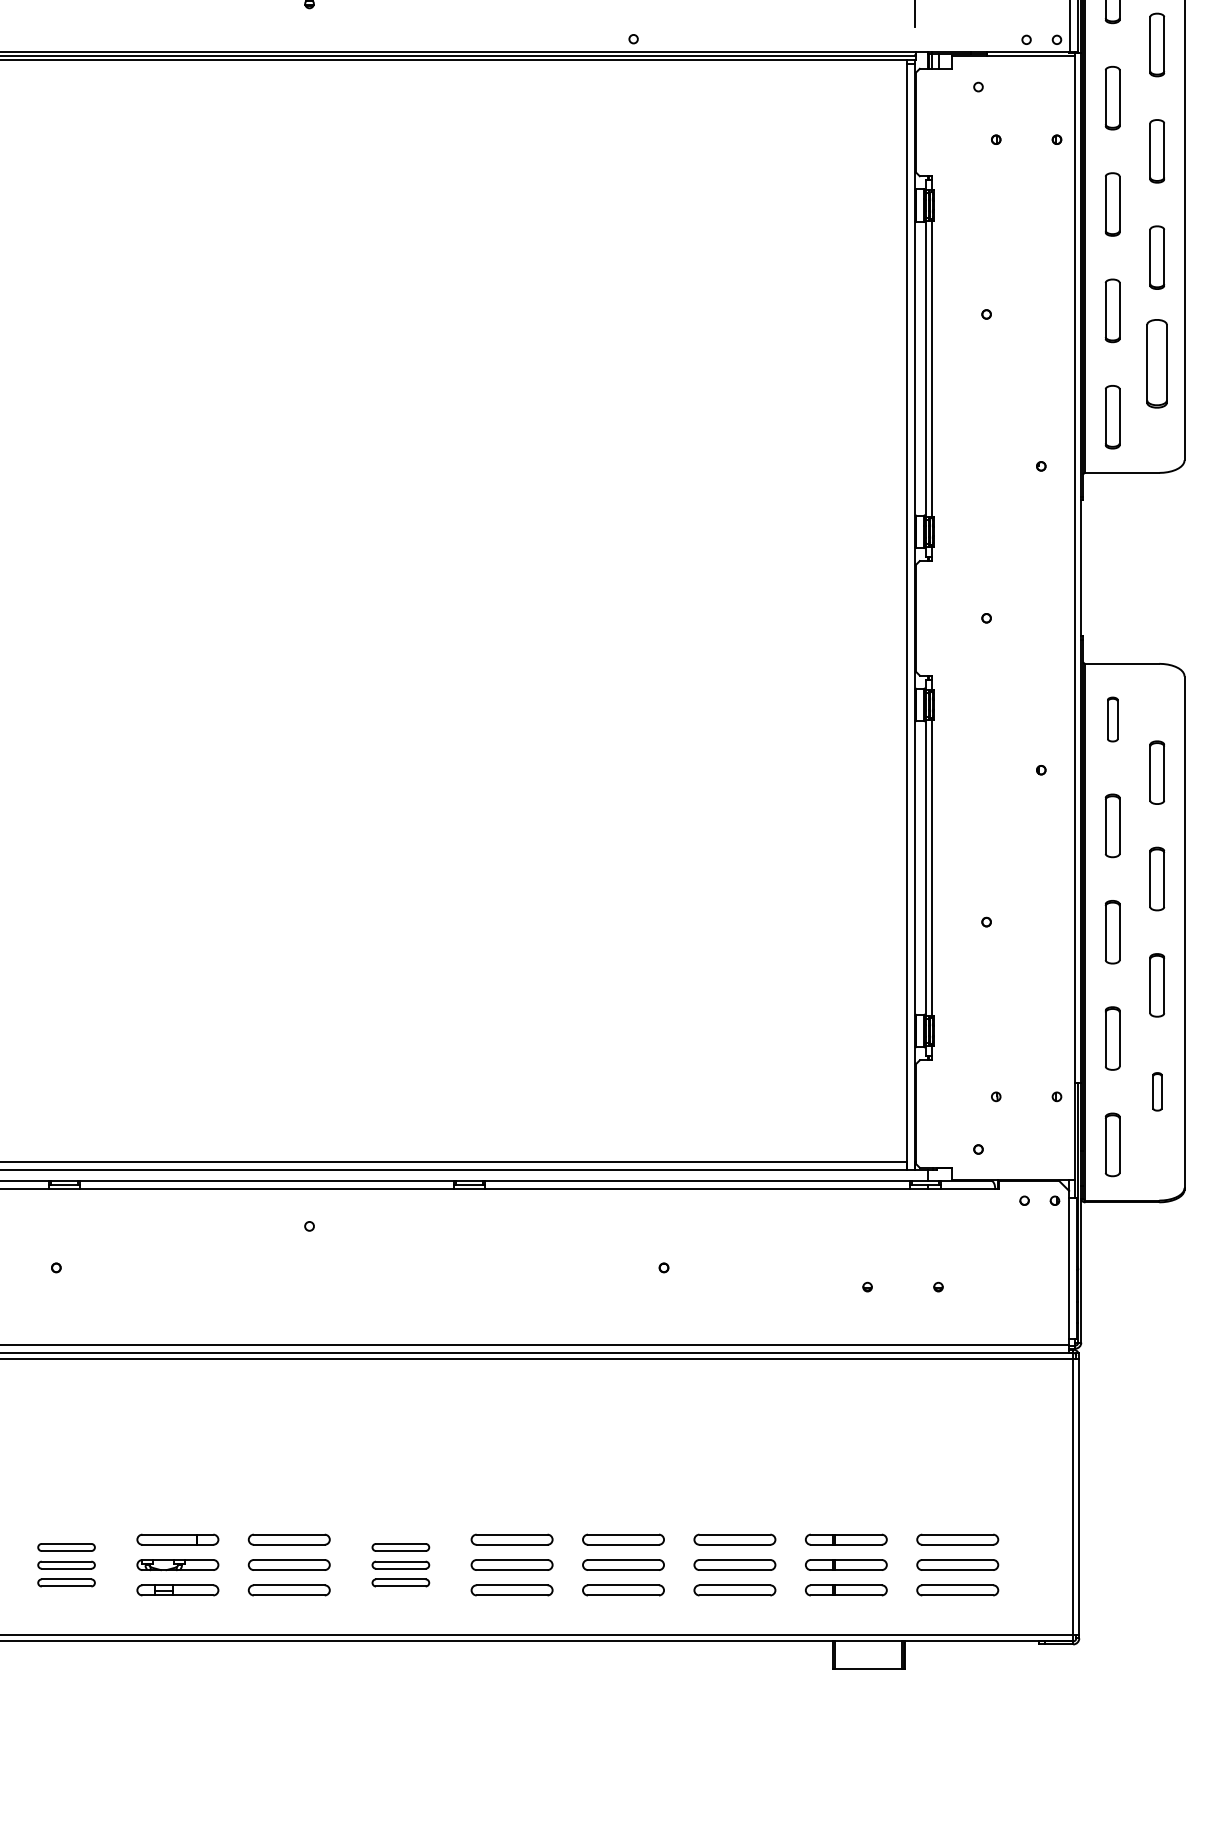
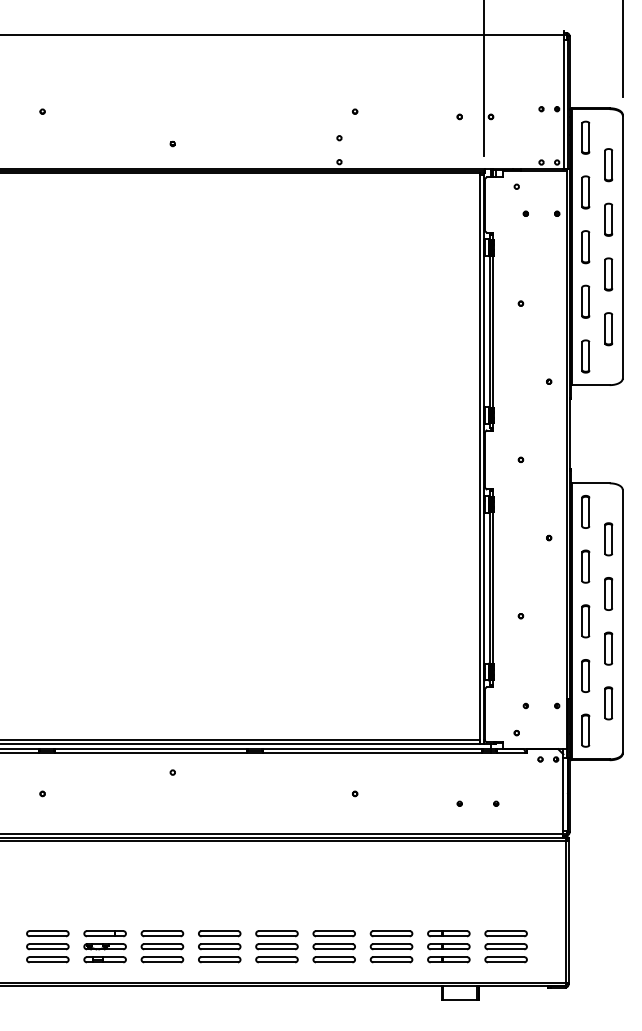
part: (1156, 364) -> (608, 329), size x0.71
part: (1112, 718) -> (585, 511), size x1.43
part: (1156, 1092) -> (608, 703), size x1.67
part: (65, 1564) -> (47, 946), size x1.43
part: (400, 1564) -> (219, 946), size x1.43

